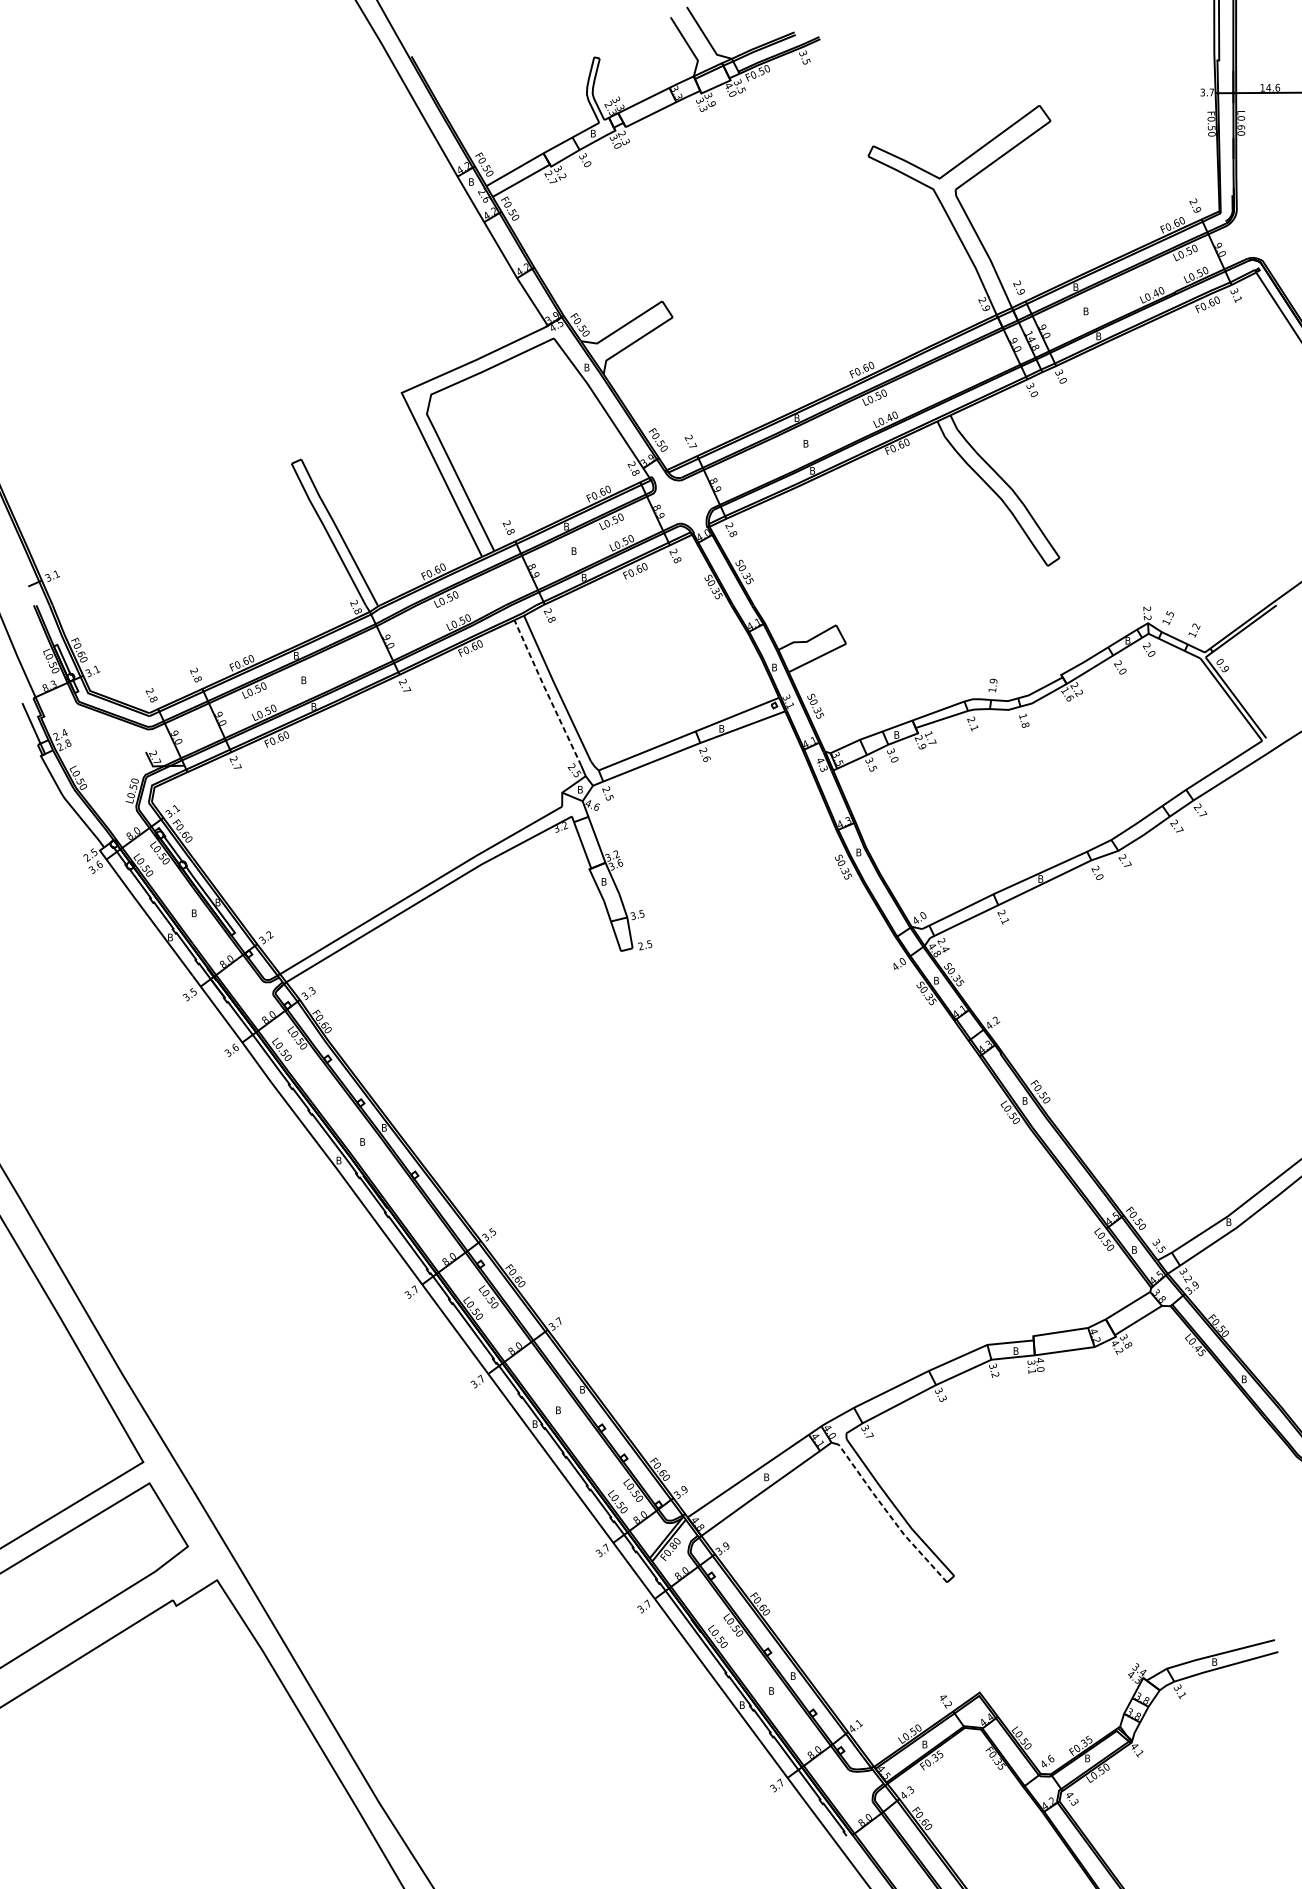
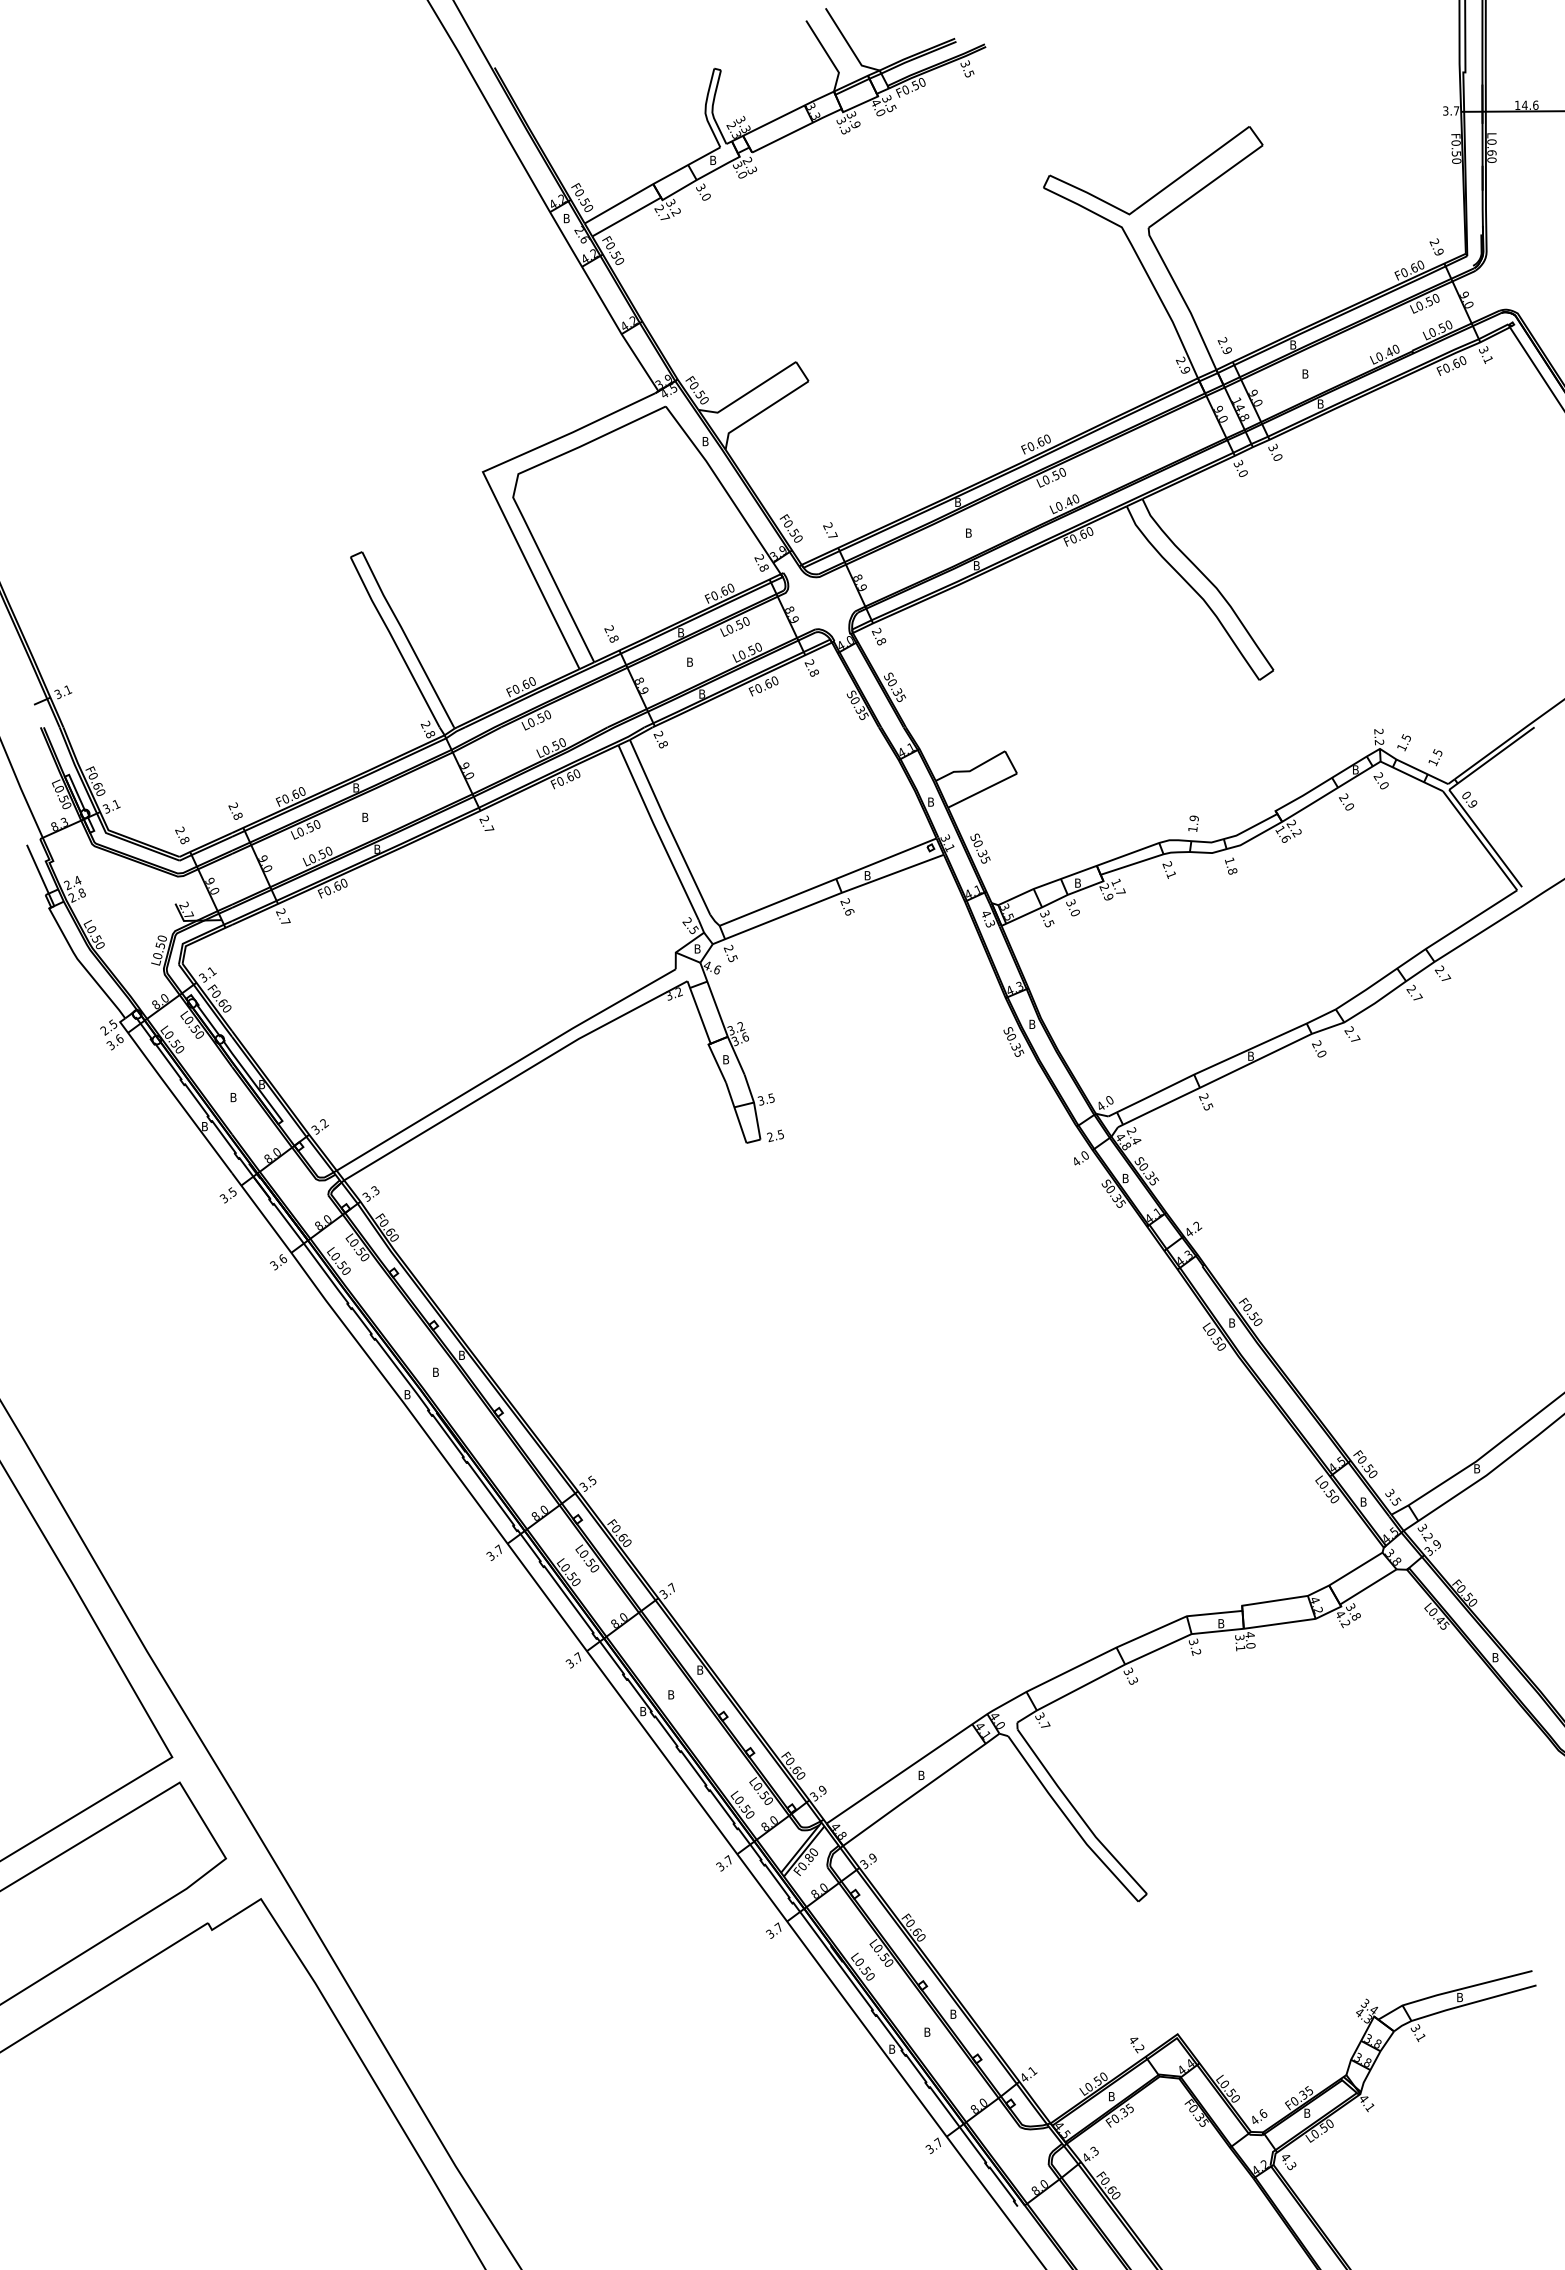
text: (1195, 626) -> (1437, 752), 1.2 -> 1.5
line: (547, 692) -> (657, 832), dashed -> solid
text: (1005, 921) -> (1208, 1107), 2.1 -> 2.5
line: (889, 1515) -> (1069, 1821), dashed -> solid

